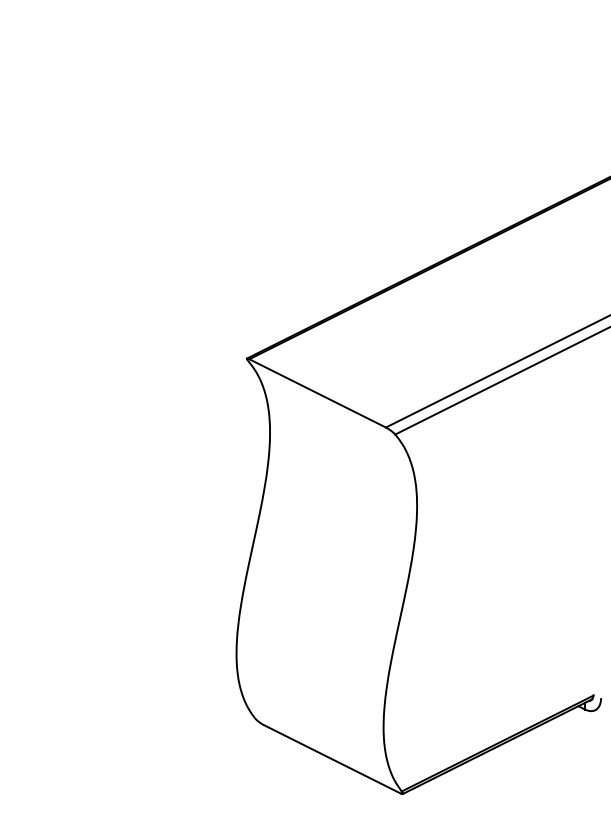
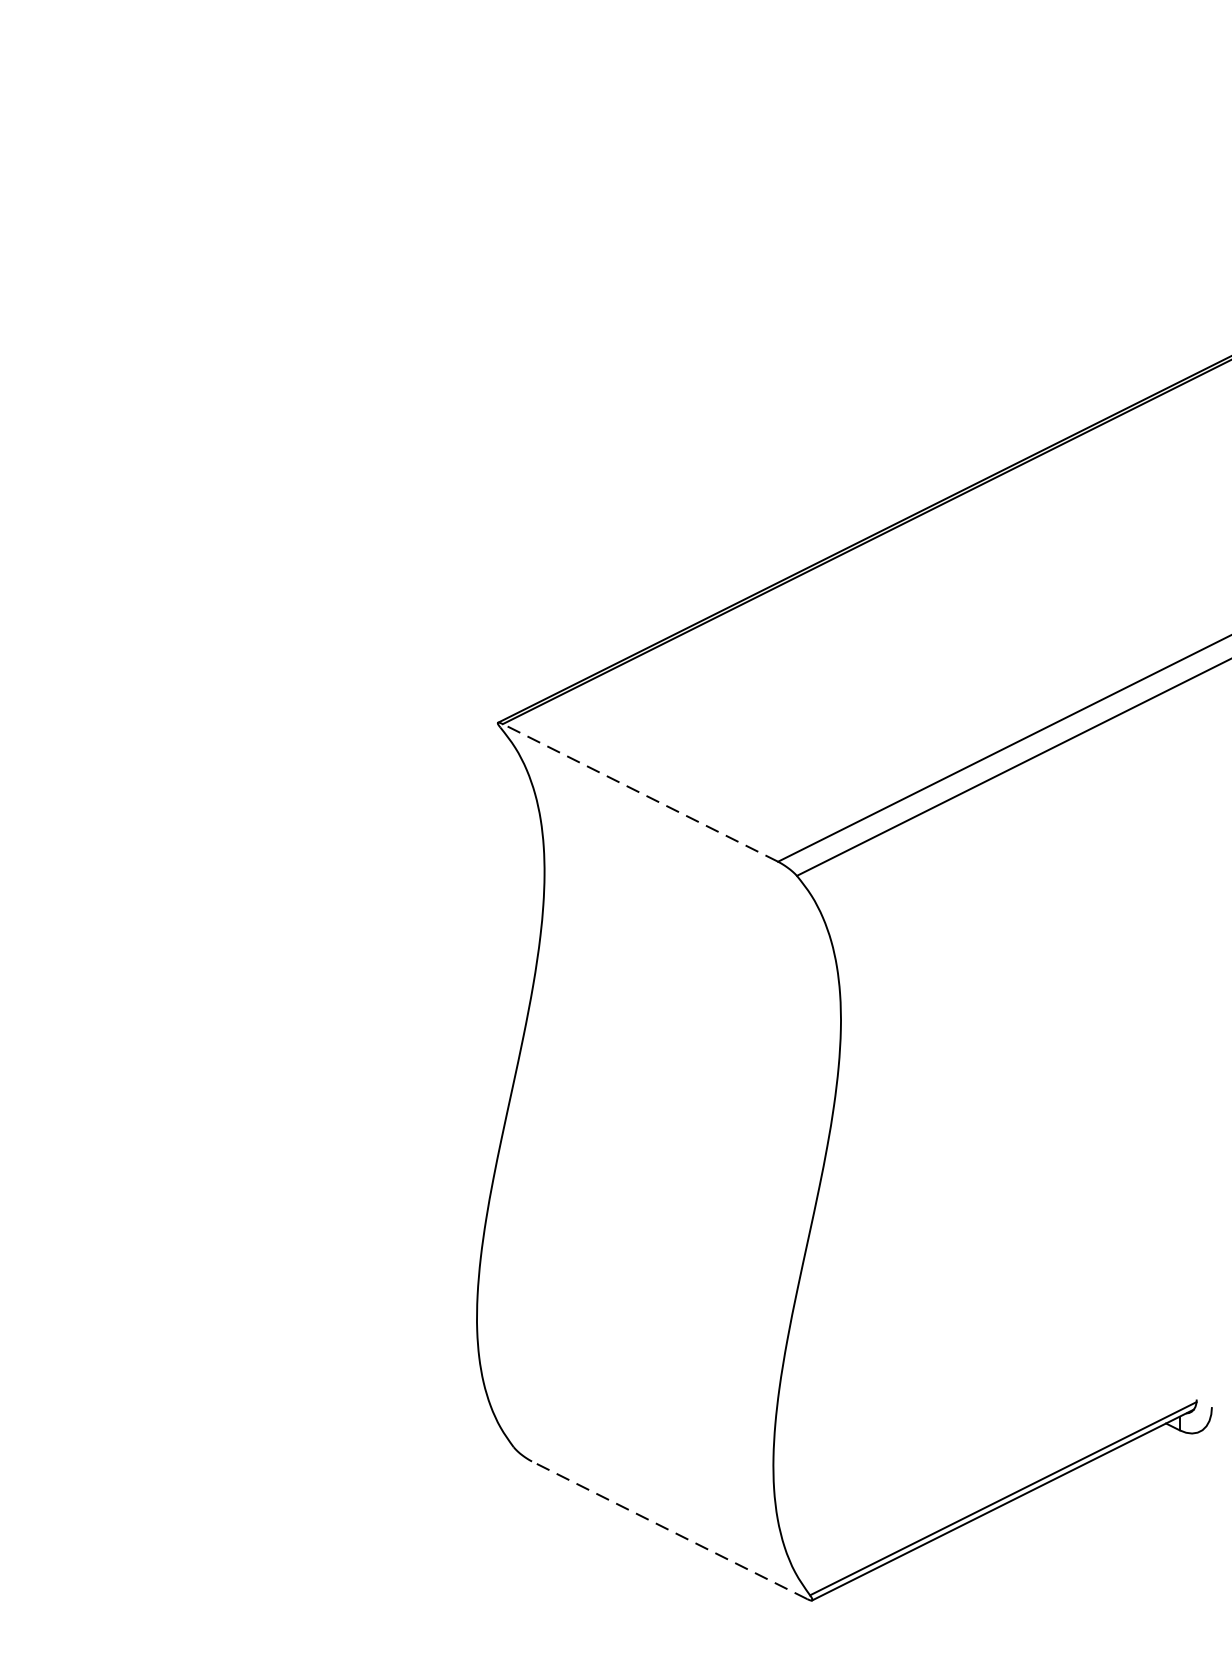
line: (317, 393) -> (640, 793), solid -> dashed
line: (331, 758) -> (668, 1528), solid -> dashed

